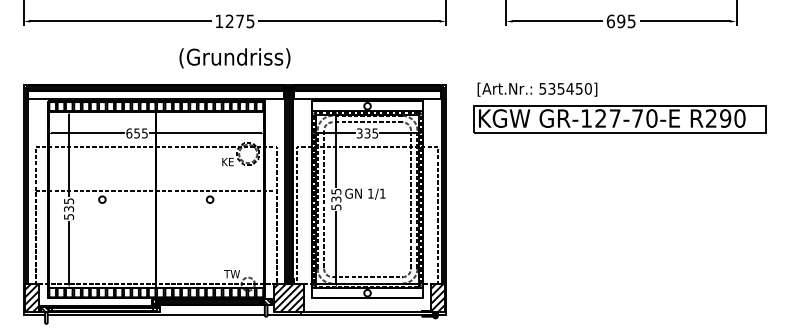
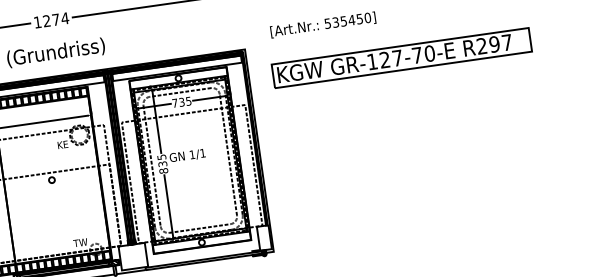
text: (250, 21) -> (65, 18), 1275 -> 1274
text: (537, 89) -> (323, 24), moved
text: (739, 118) -> (506, 42), R290 -> R297
text: (359, 133) -> (174, 103), 335 -> 735
text: (336, 207) -> (163, 171), 535 -> 835
hatch: (288, 297) -> (133, 256), removed
hatch: (437, 297) -> (263, 237), removed

